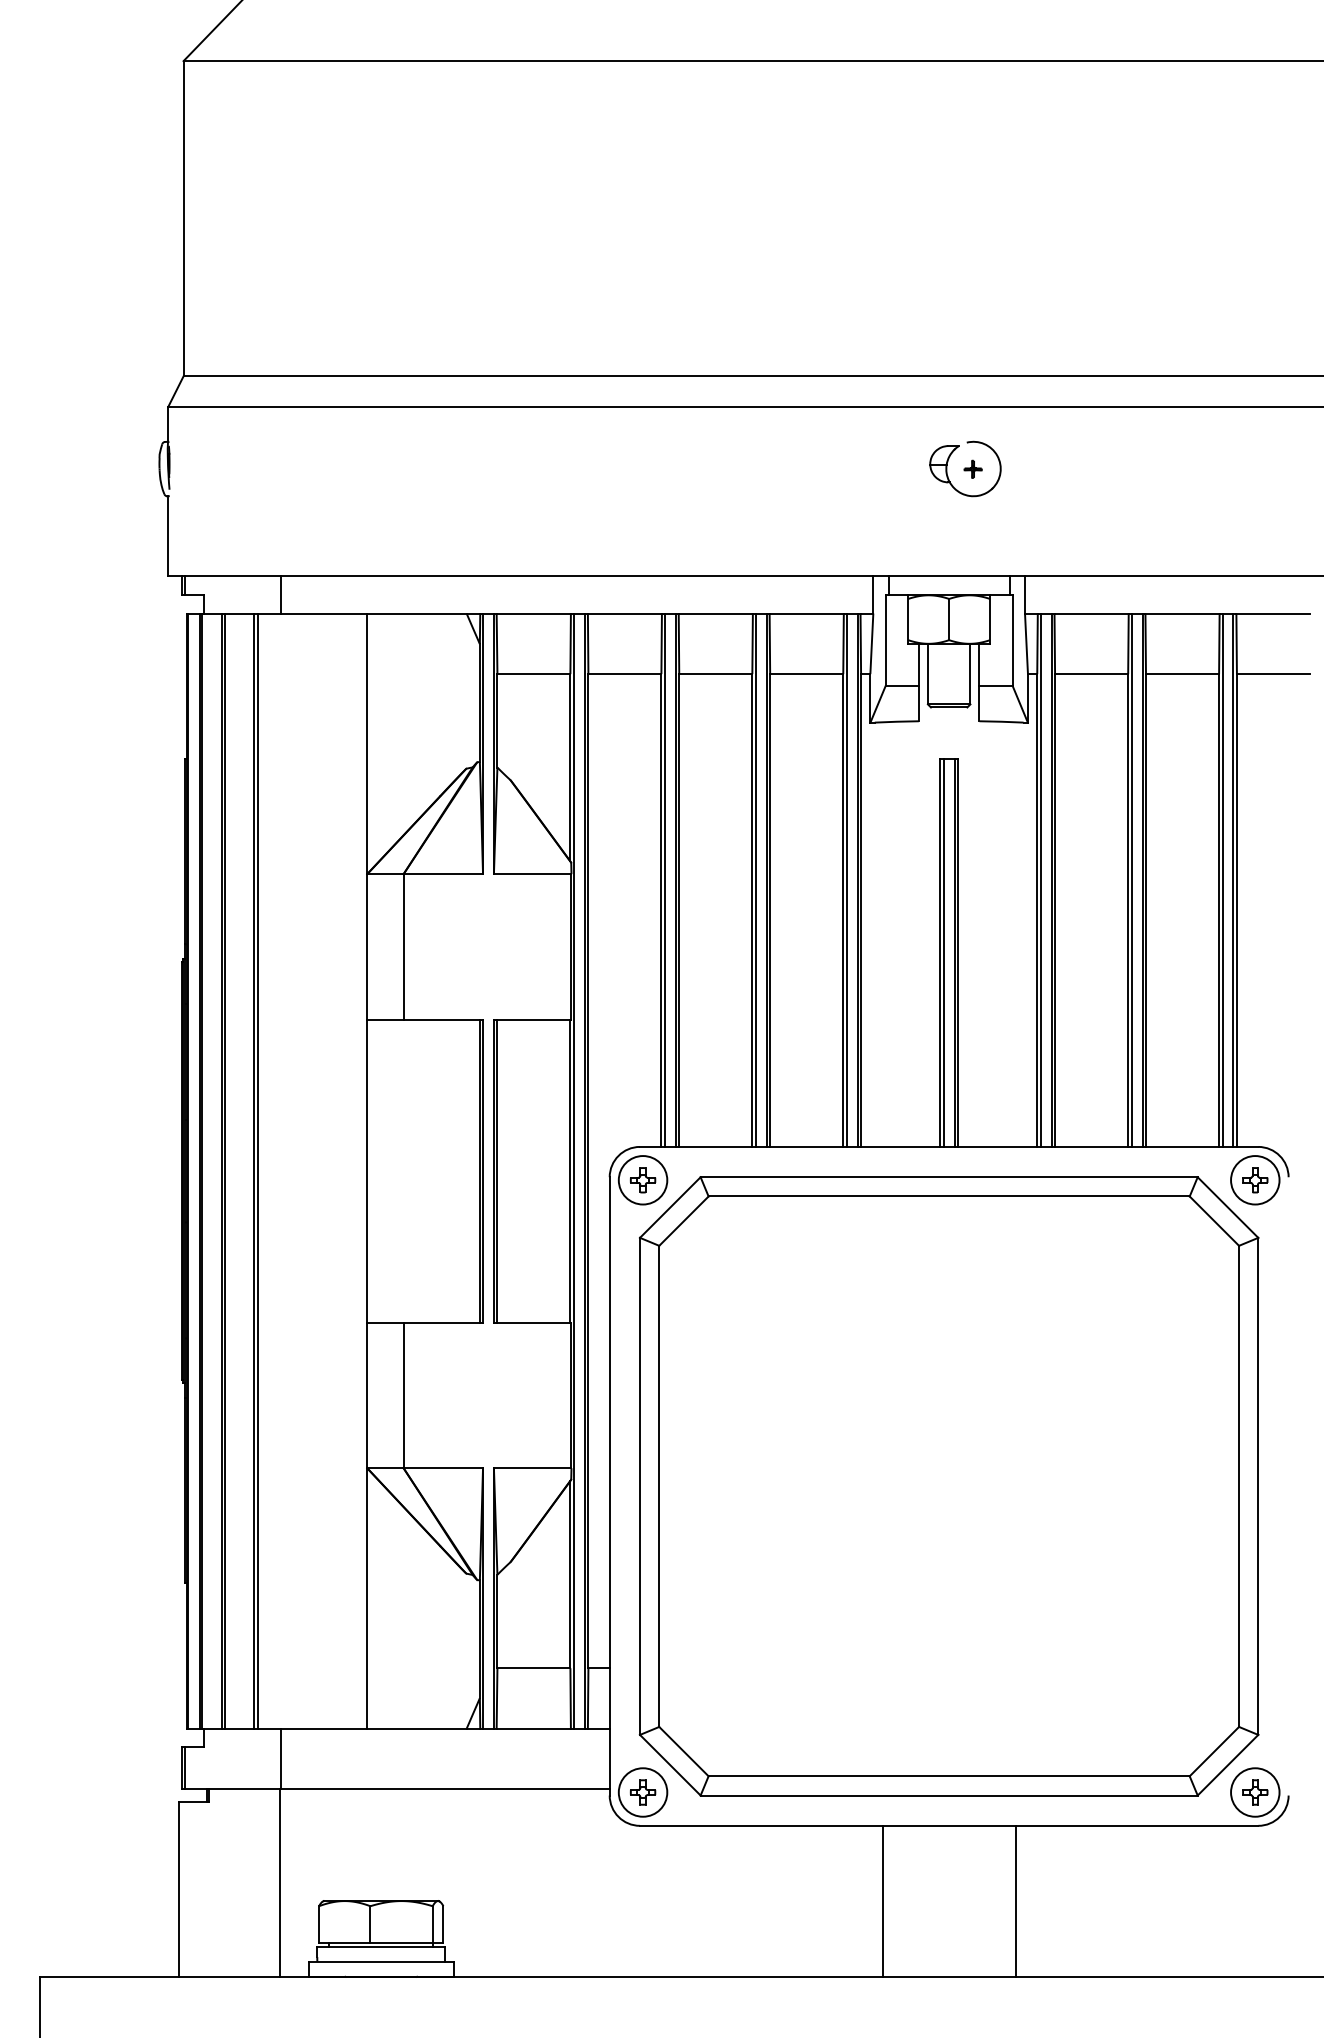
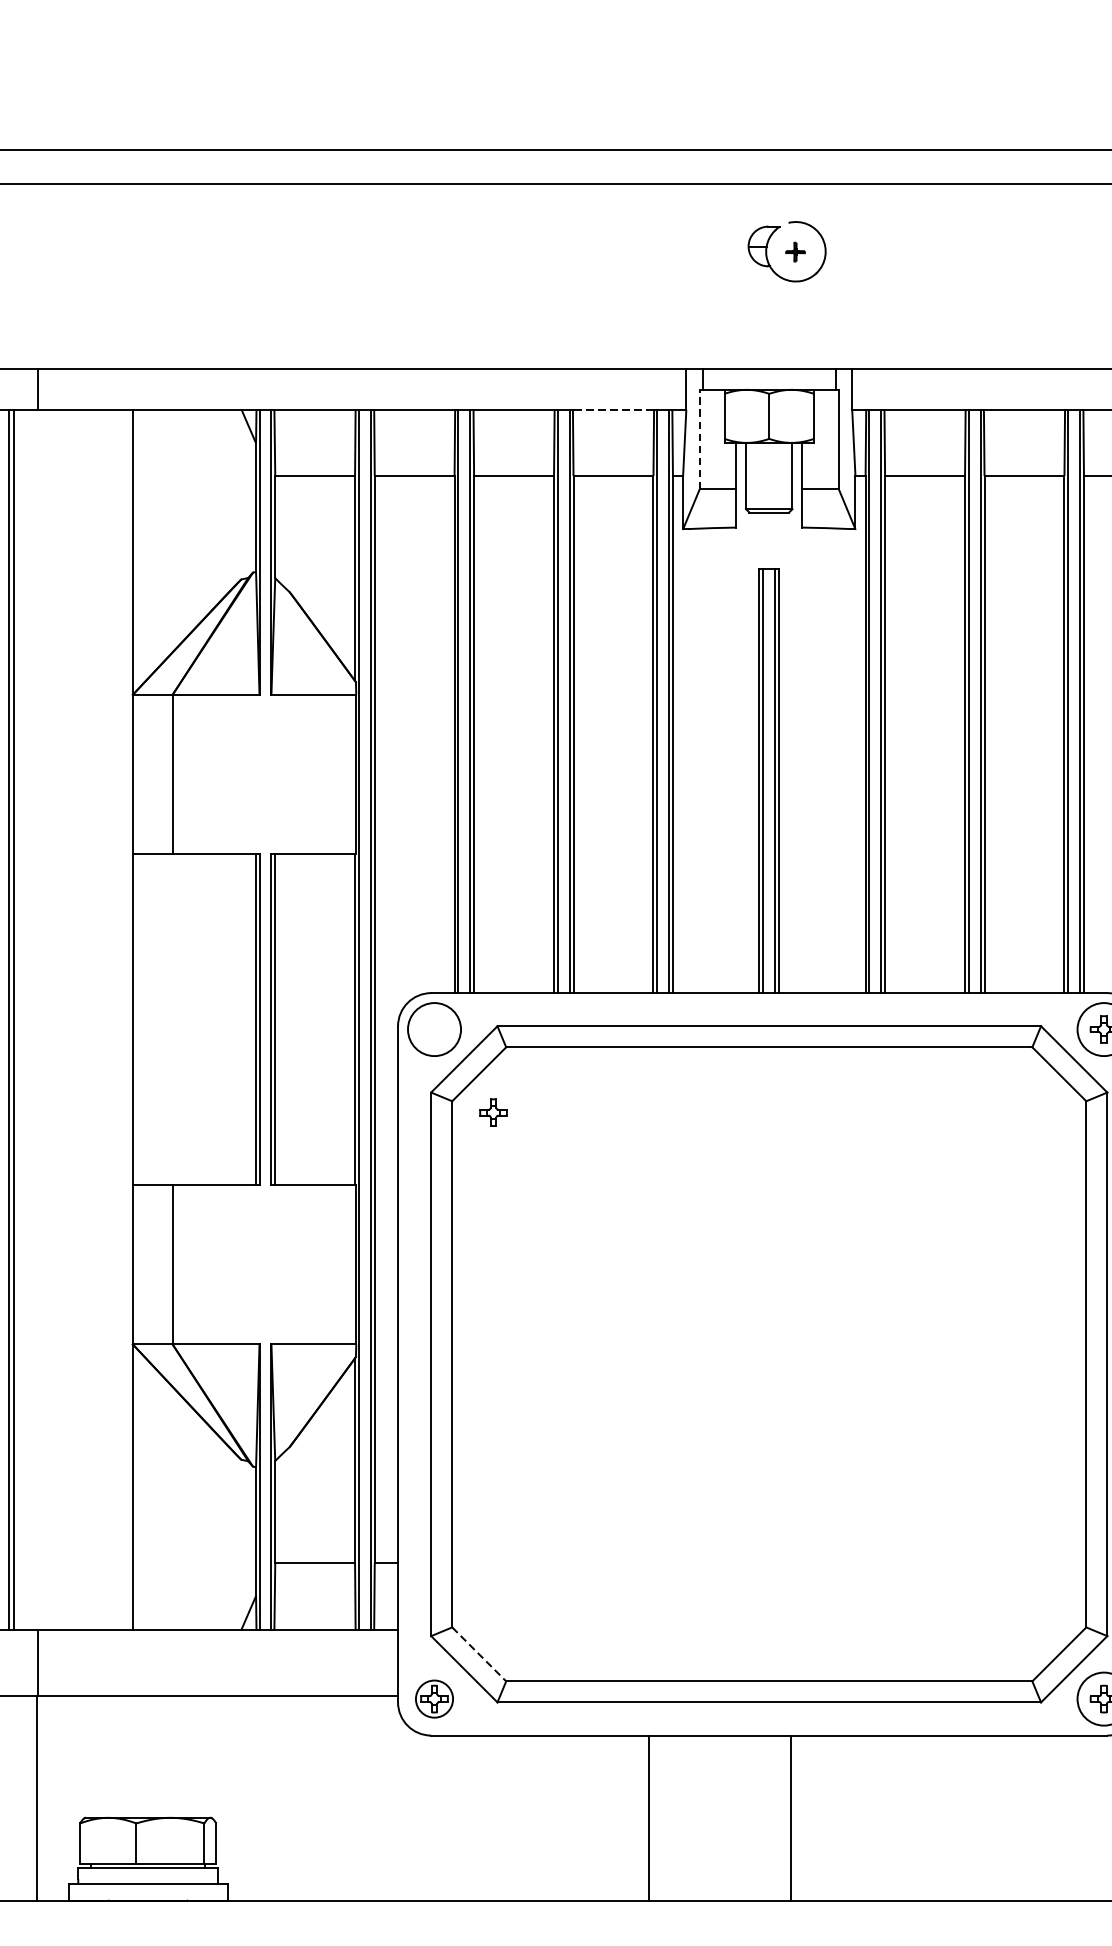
line: (806, 613) -> (613, 409), solid -> dashed
line: (885, 640) -> (699, 439), solid -> dashed
part: (642, 1180) -> (492, 1112), moved
line: (683, 1751) -> (478, 1654), solid -> dashed
circle: (642, 1792) -> (433, 1699), size x0.7
line: (882, 1900) -> (649, 1817), moved
line: (1015, 1900) -> (790, 1817), moved

